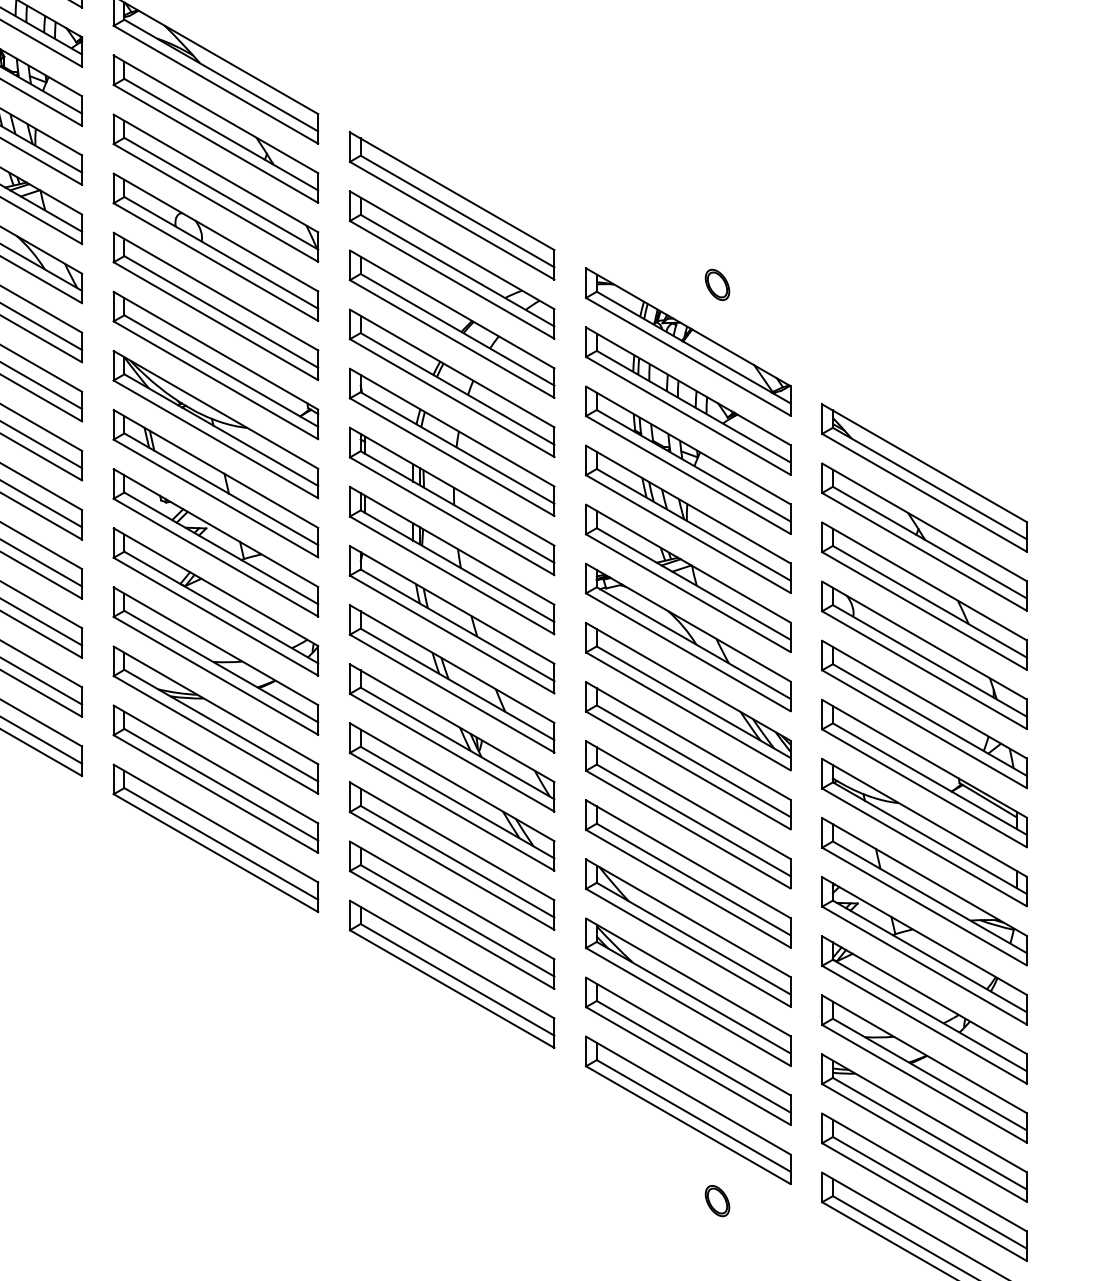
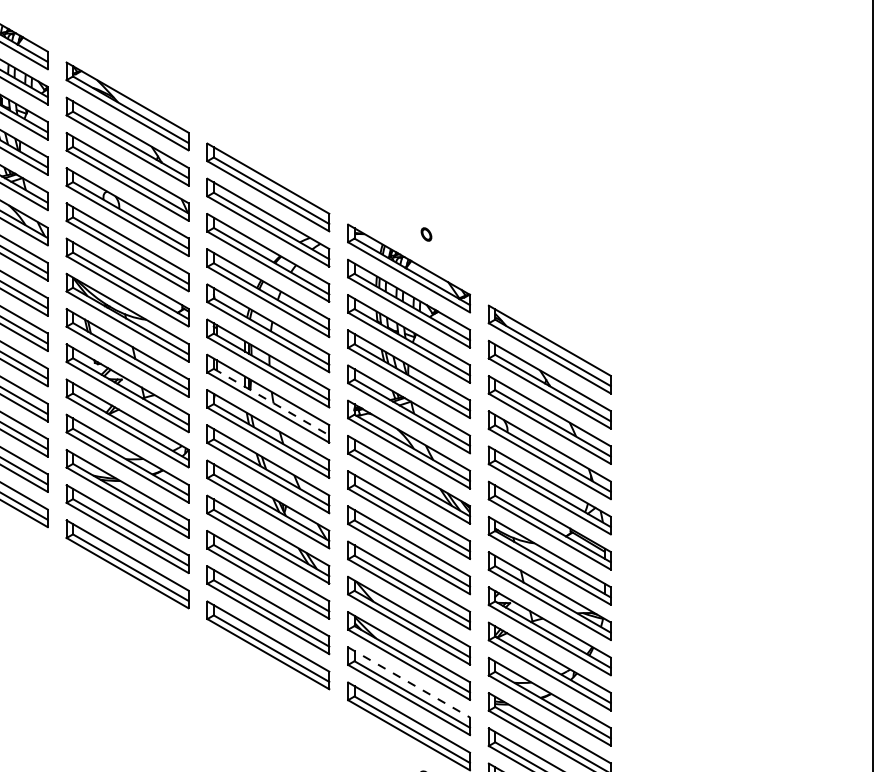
part: (717, 284) -> (426, 234), size x0.7
line: (457, 566) -> (271, 402), solid -> dashed
line: (689, 1036) -> (409, 682), solid -> dashed

